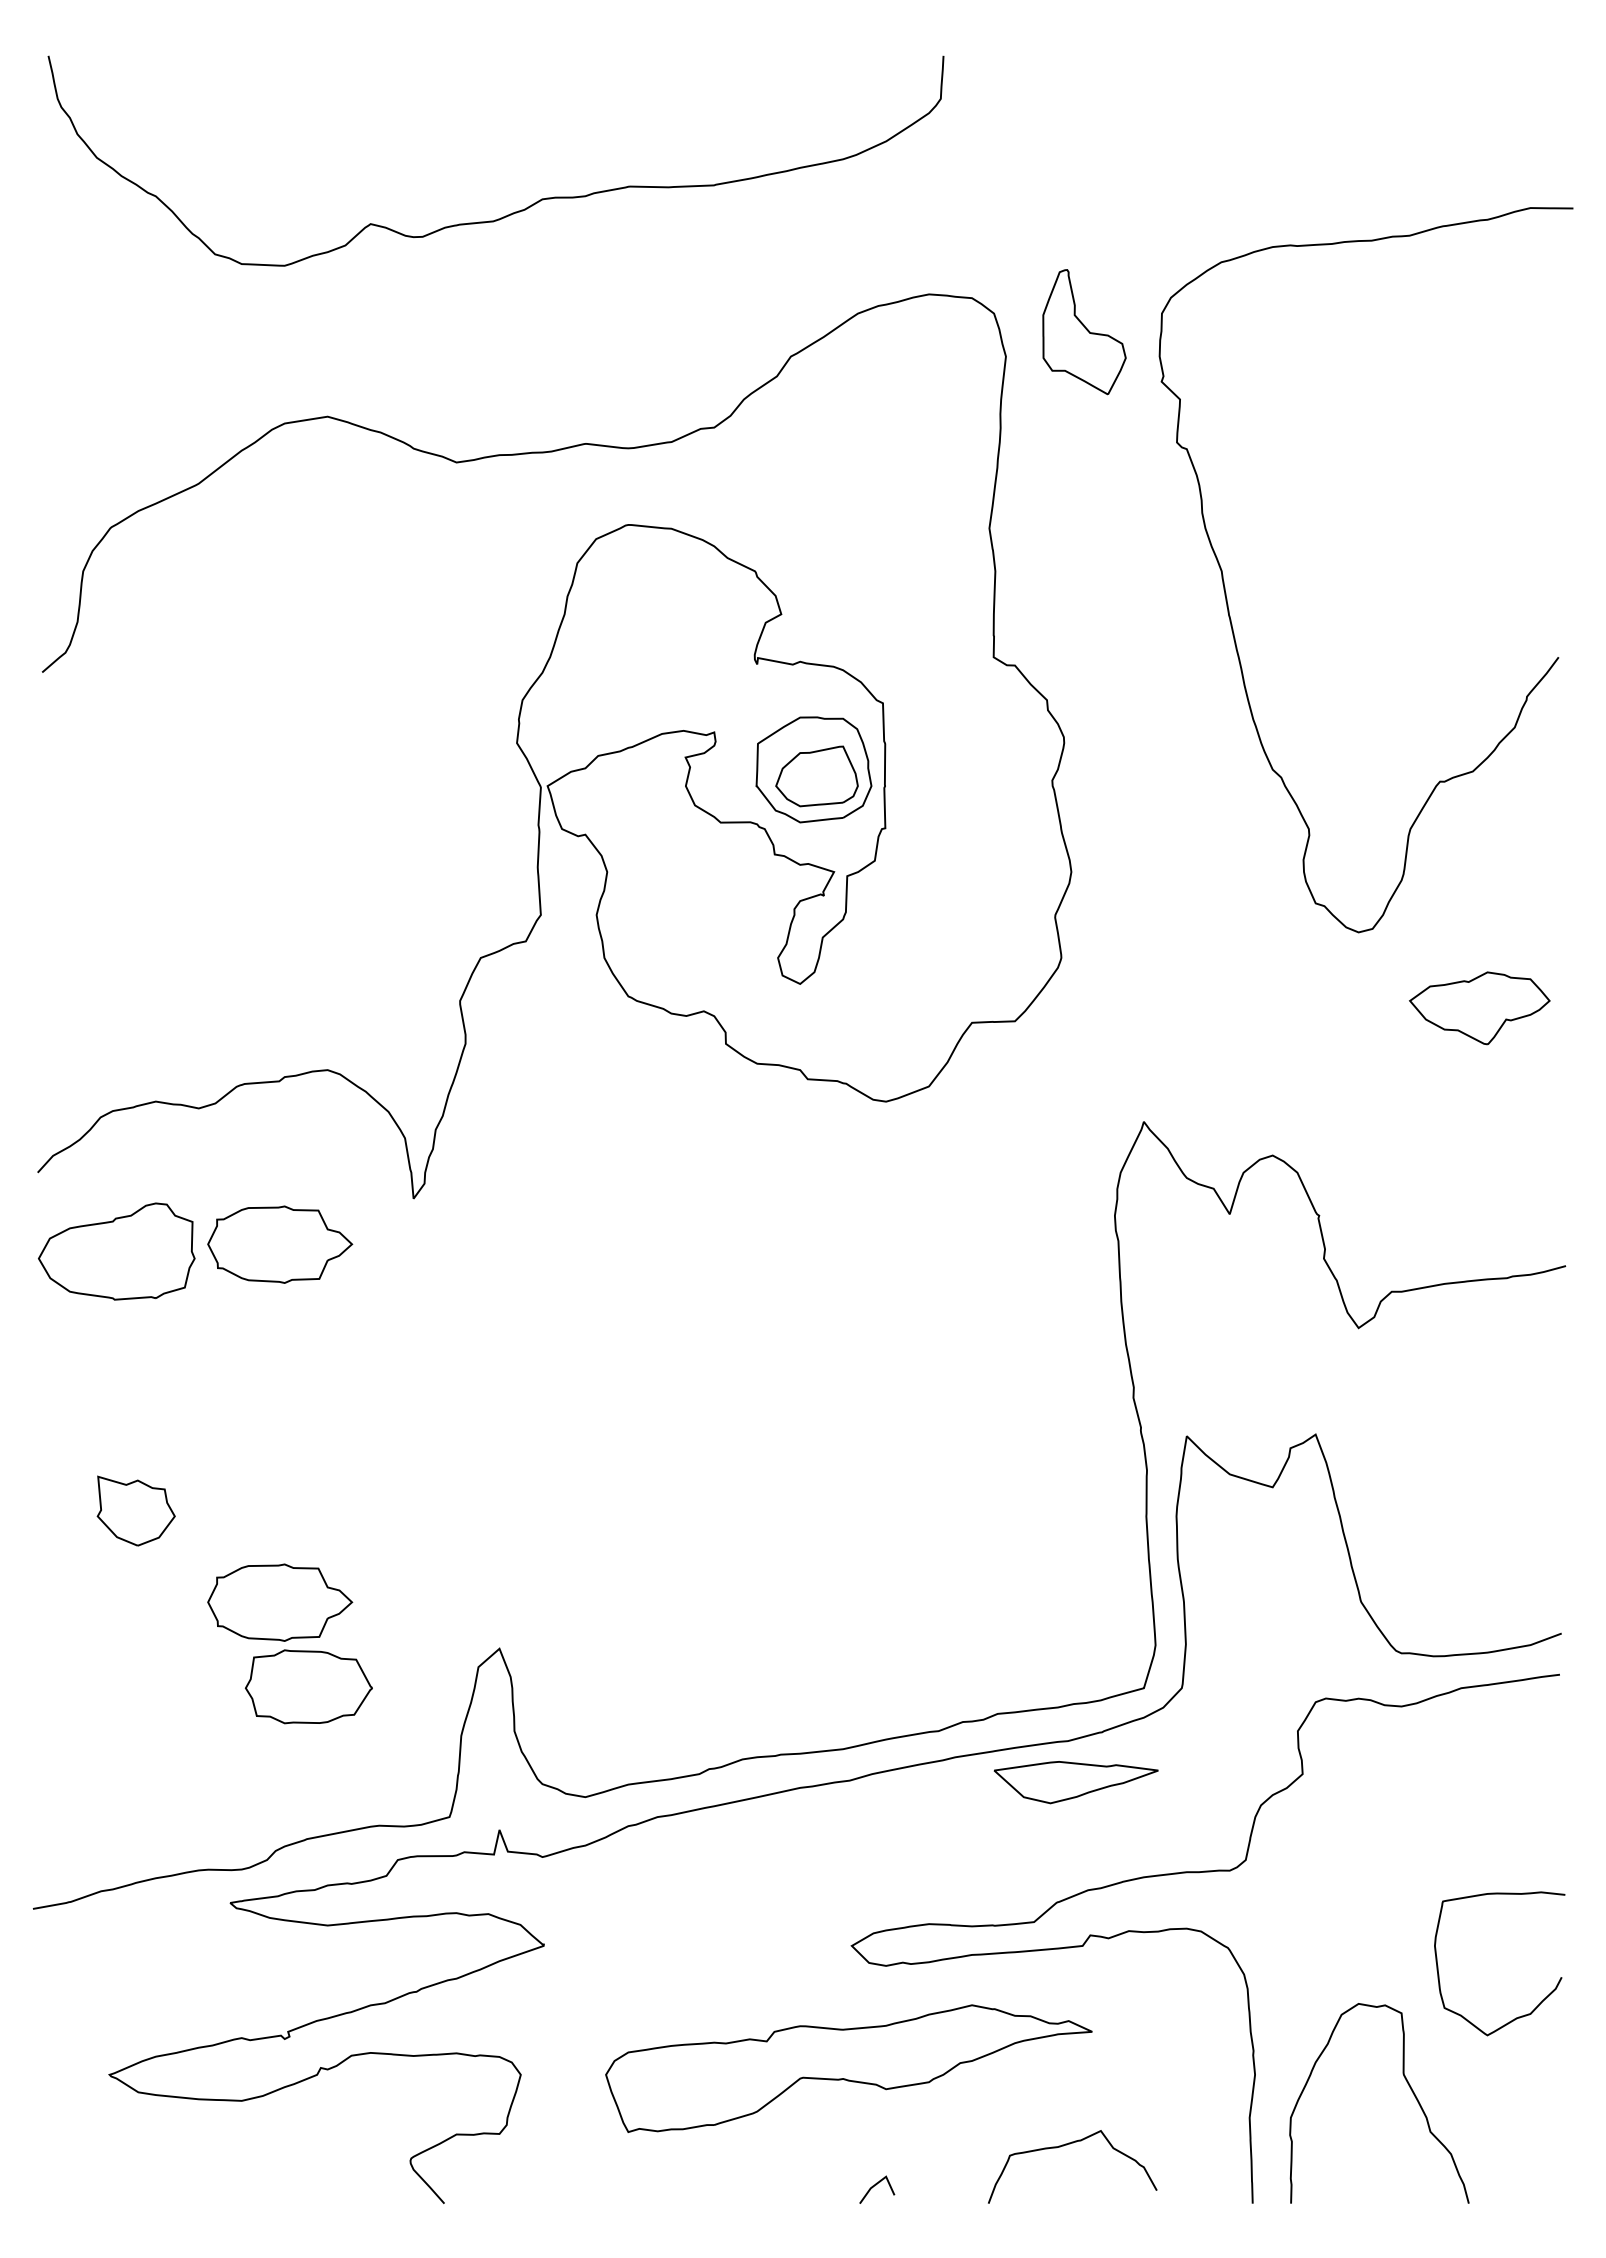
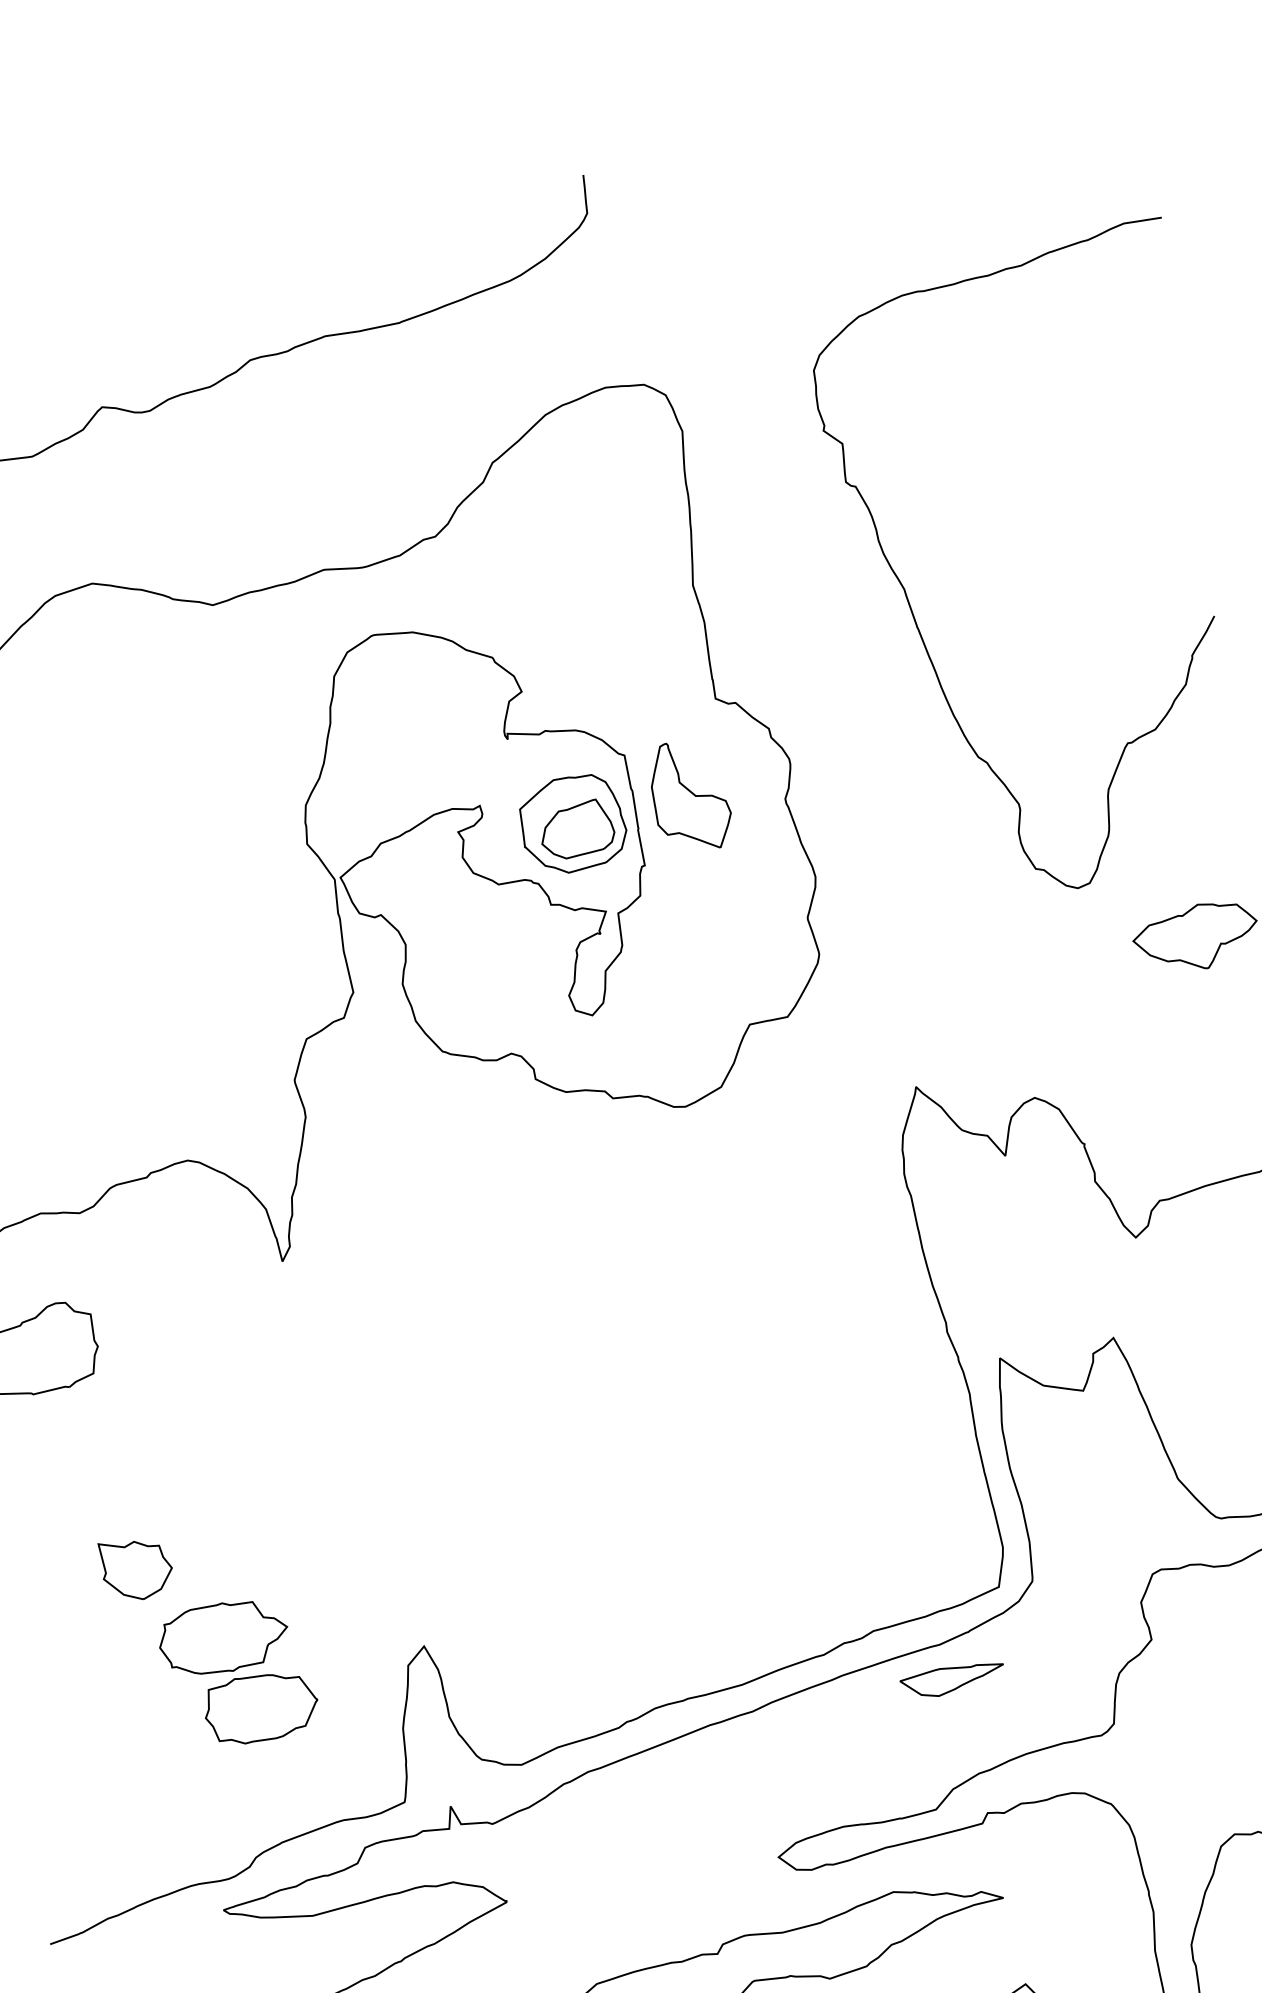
part: (1084, 332) -> (690, 796), moved
part: (280, 1244) -> (171, 1321), removed
part: (135, 1510) -> (136, 1568), moved
part: (1076, 1782) -> (953, 1680), size x0.71

